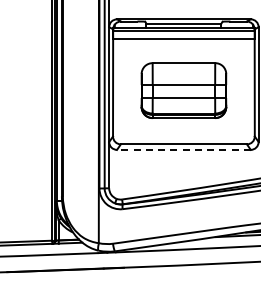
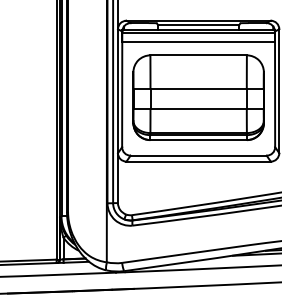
part: (183, 90) -> (198, 97), size x1.43
line: (183, 149) -> (198, 161), dashed -> solid

